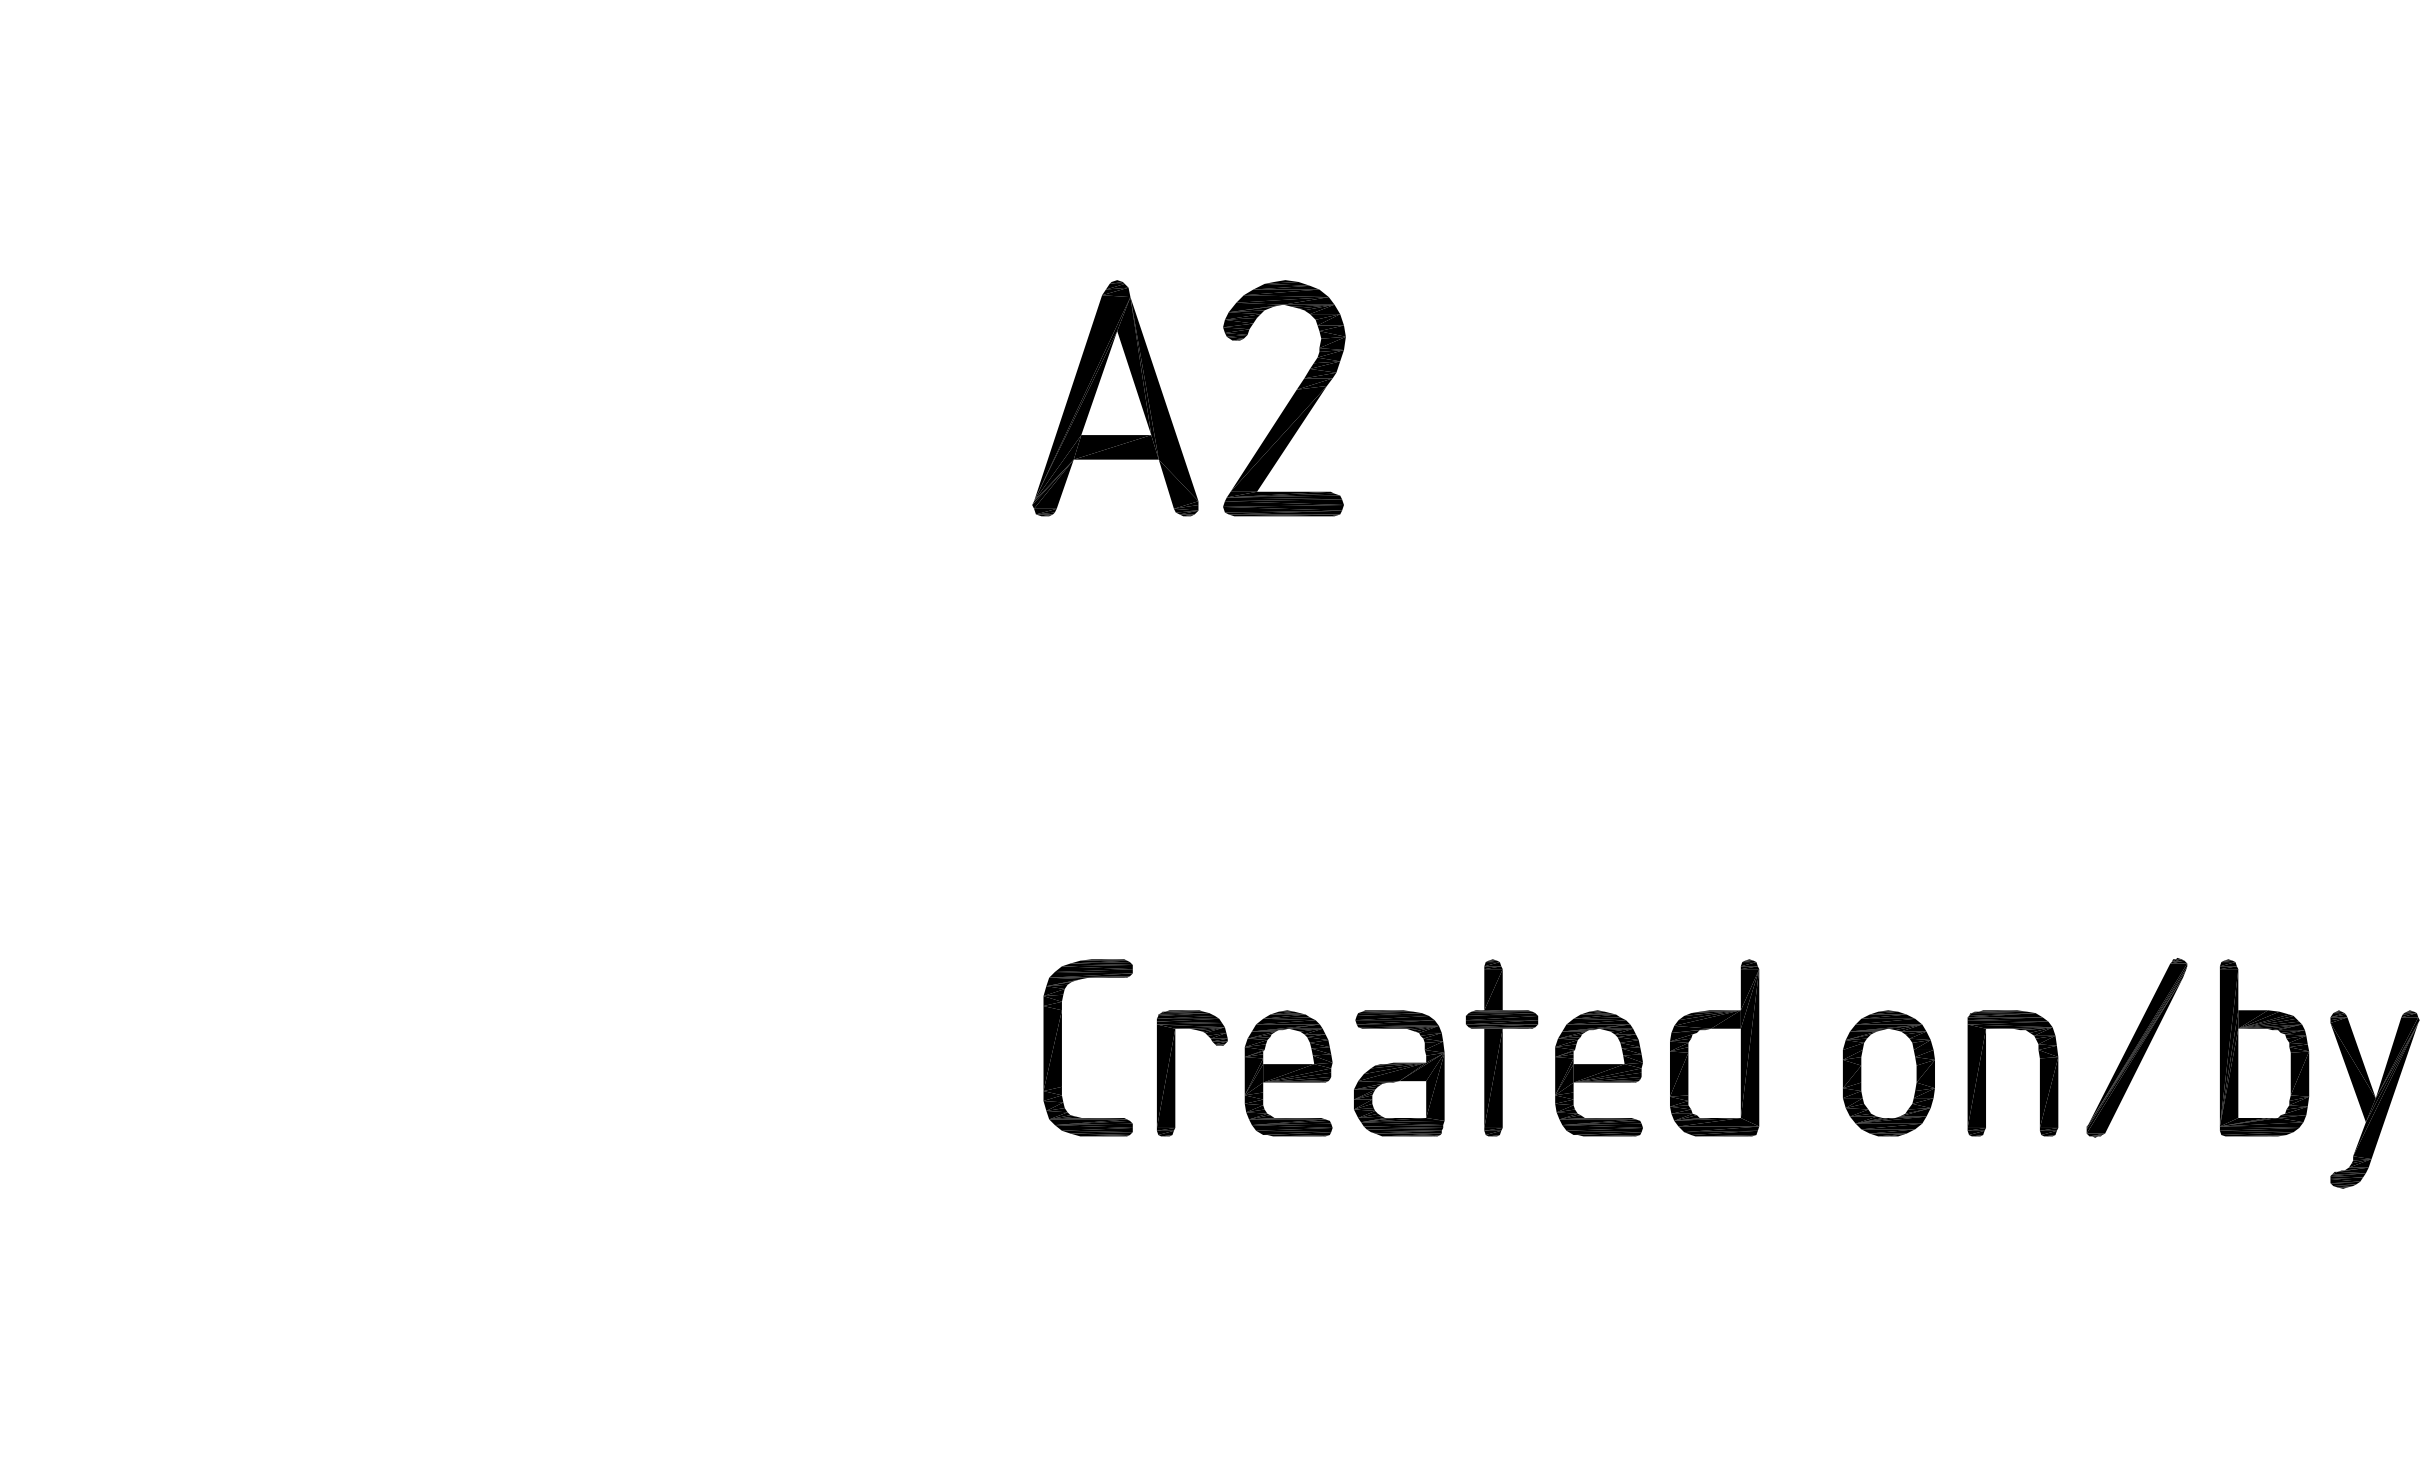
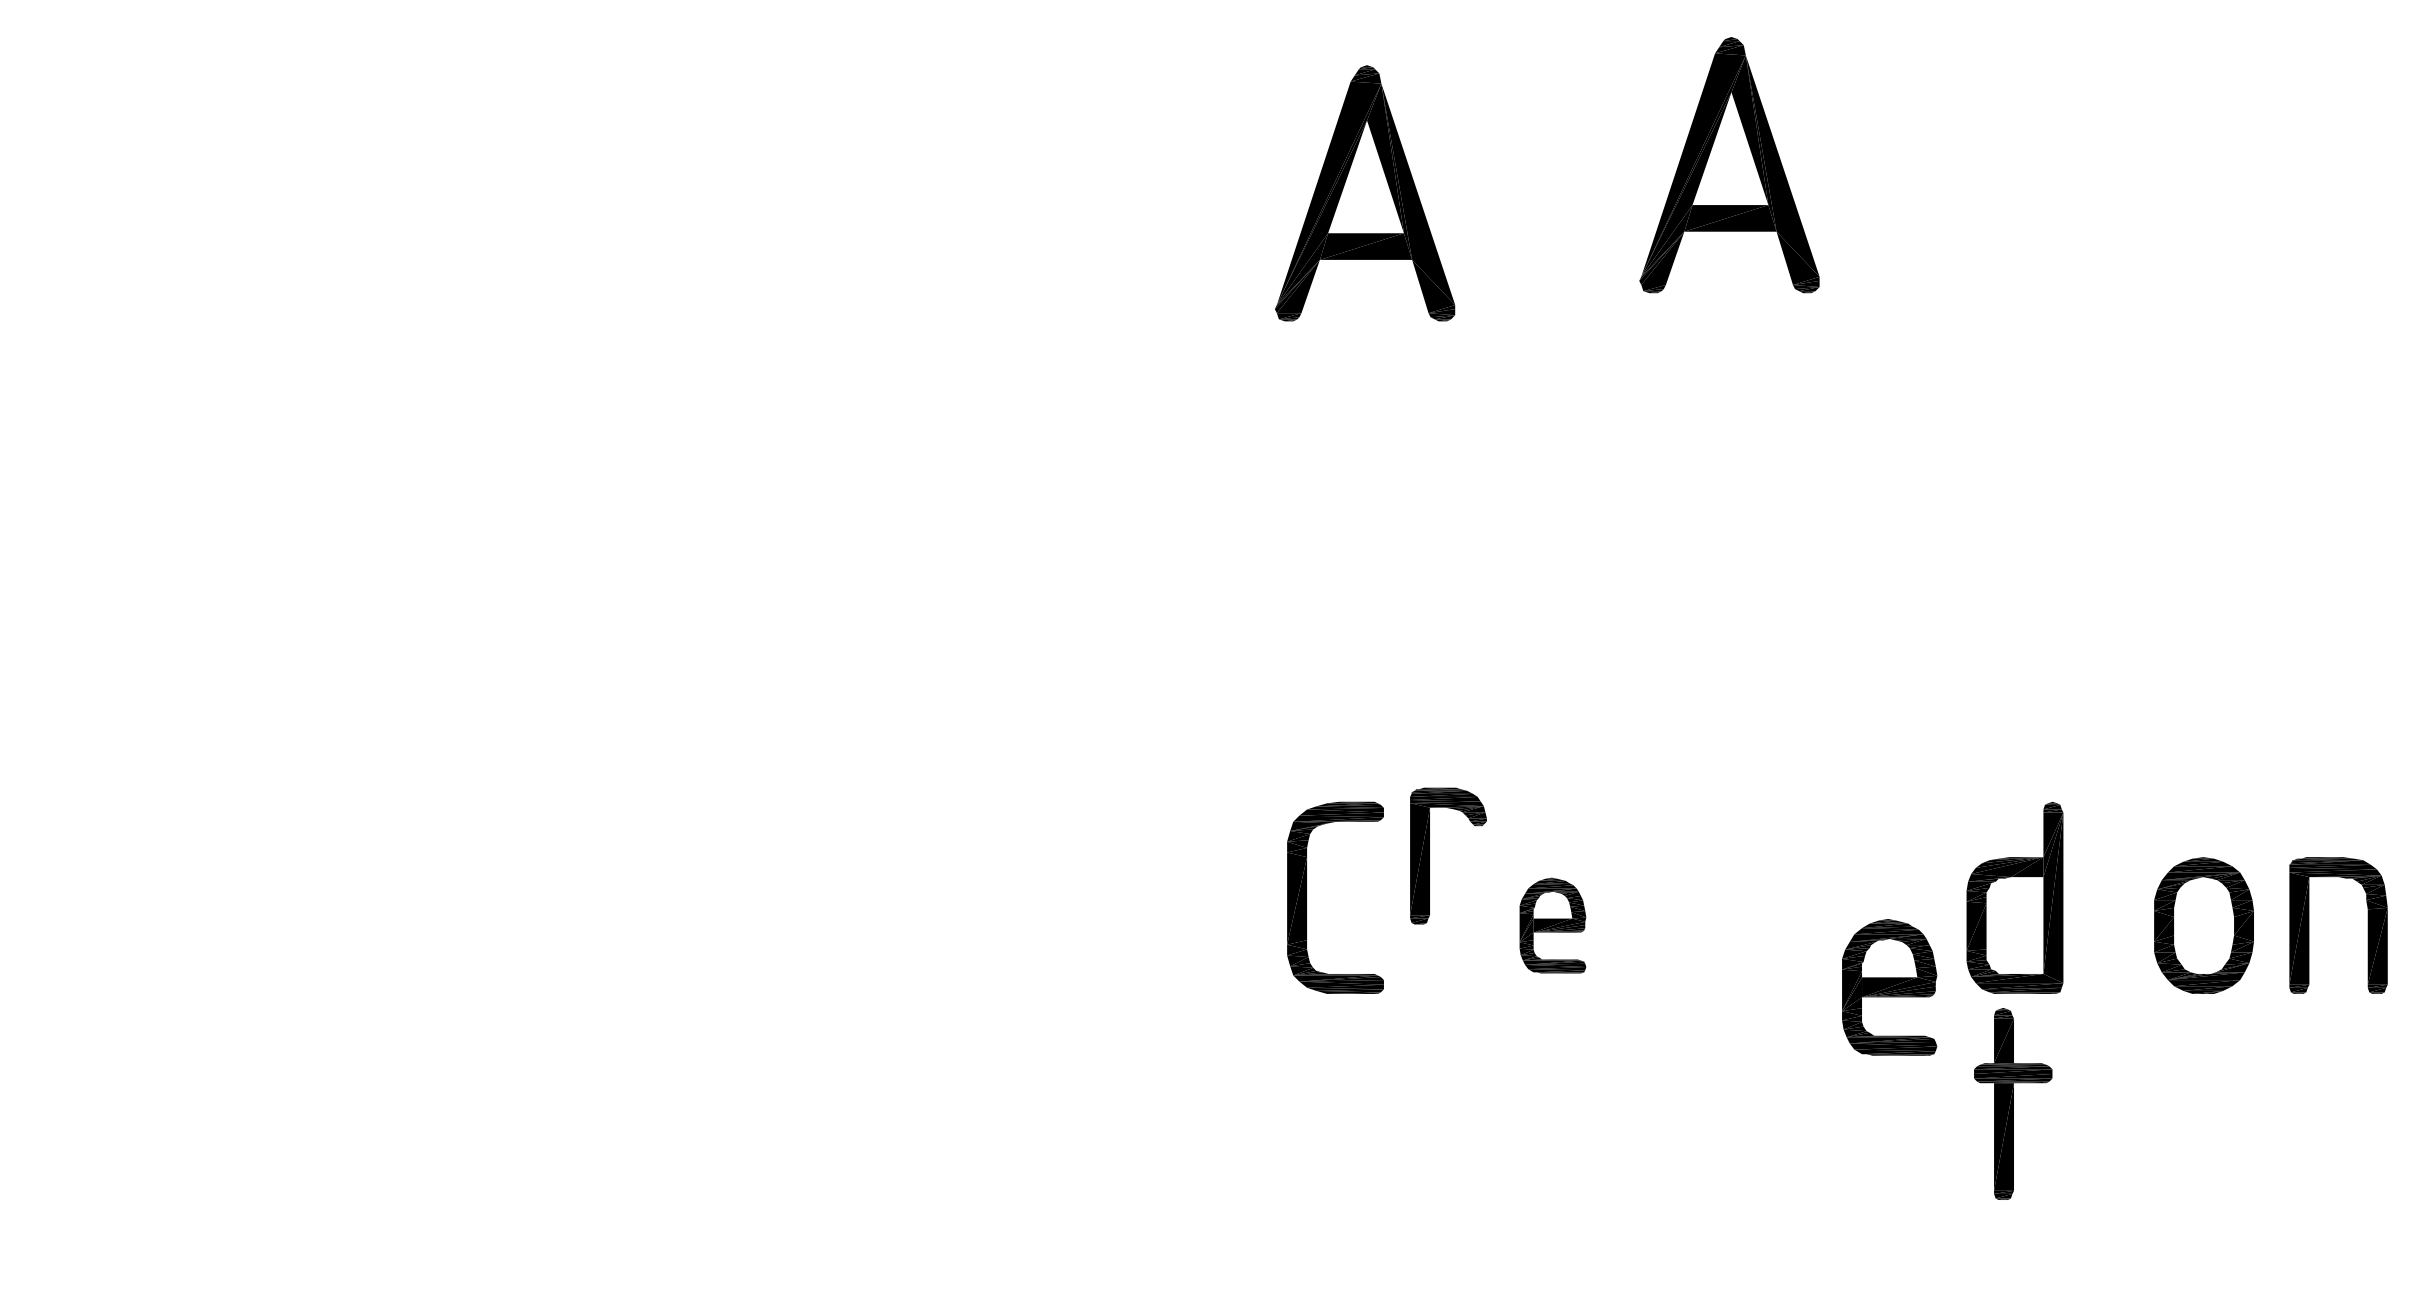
part: (1451, 372) -> (1729, 165), added
part: (1284, 398) -> (1548, 193), removed
part: (1501, 1047) -> (2012, 1103), moved
part: (1175, 1073) -> (1430, 856), moved
part: (1288, 1073) -> (1552, 925), size x0.7
part: (1399, 1073) -> (1673, 925), removed
part: (1598, 1073) -> (1889, 987), moved

